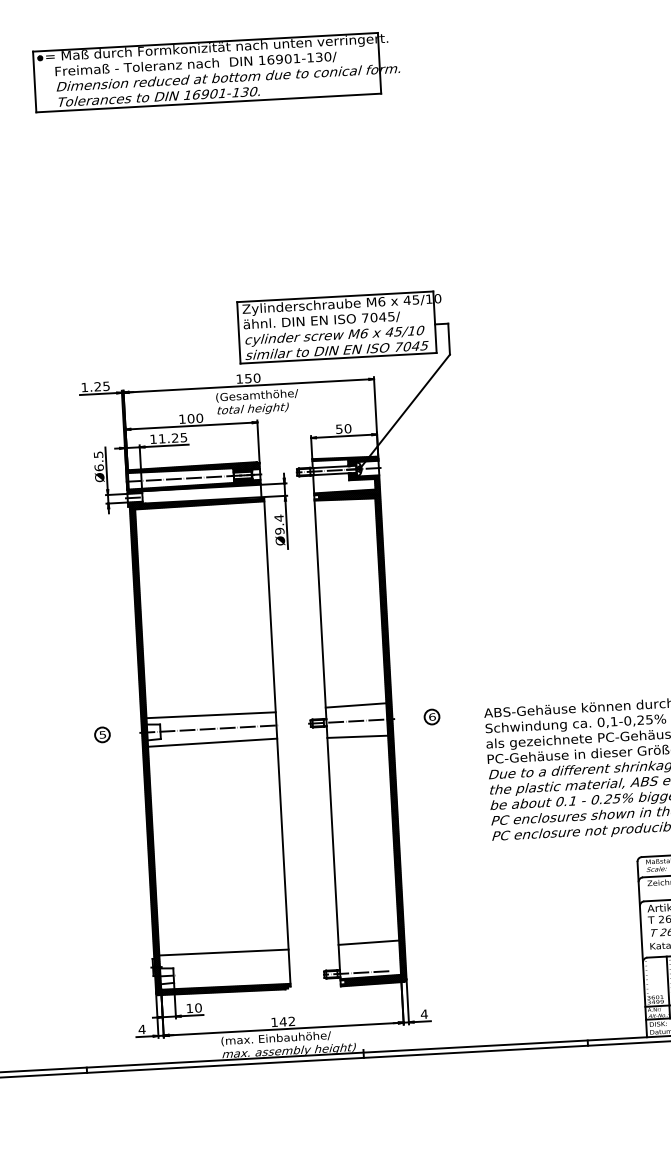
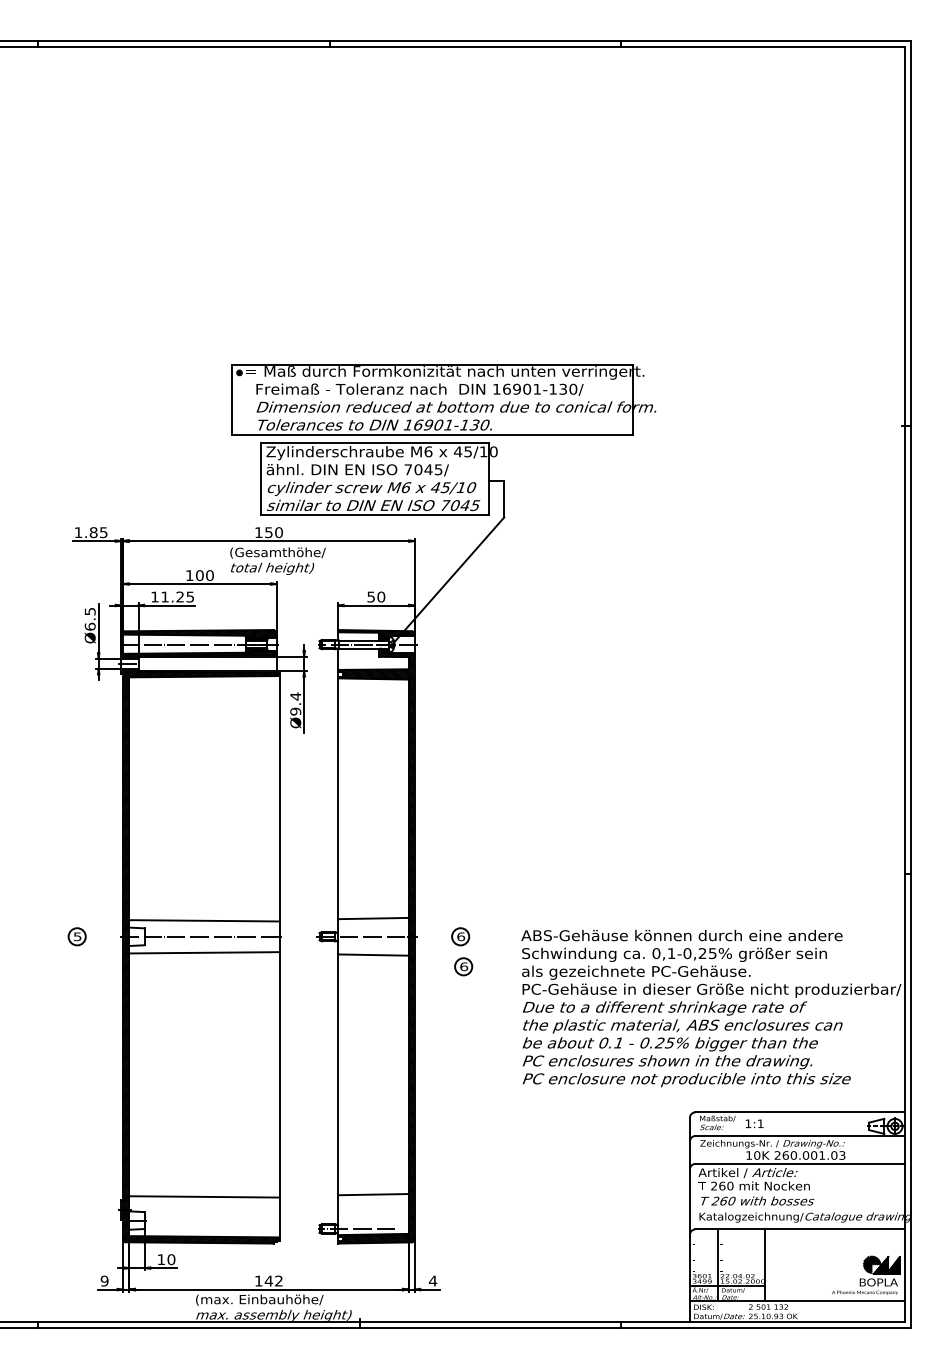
part: (216, 71) -> (443, 399), moved
text: (97, 386) -> (93, 532), 1.25 -> 1.85
part: (435, 742) -> (463, 966), added
text: (141, 1029) -> (104, 1280), 4 -> 9

